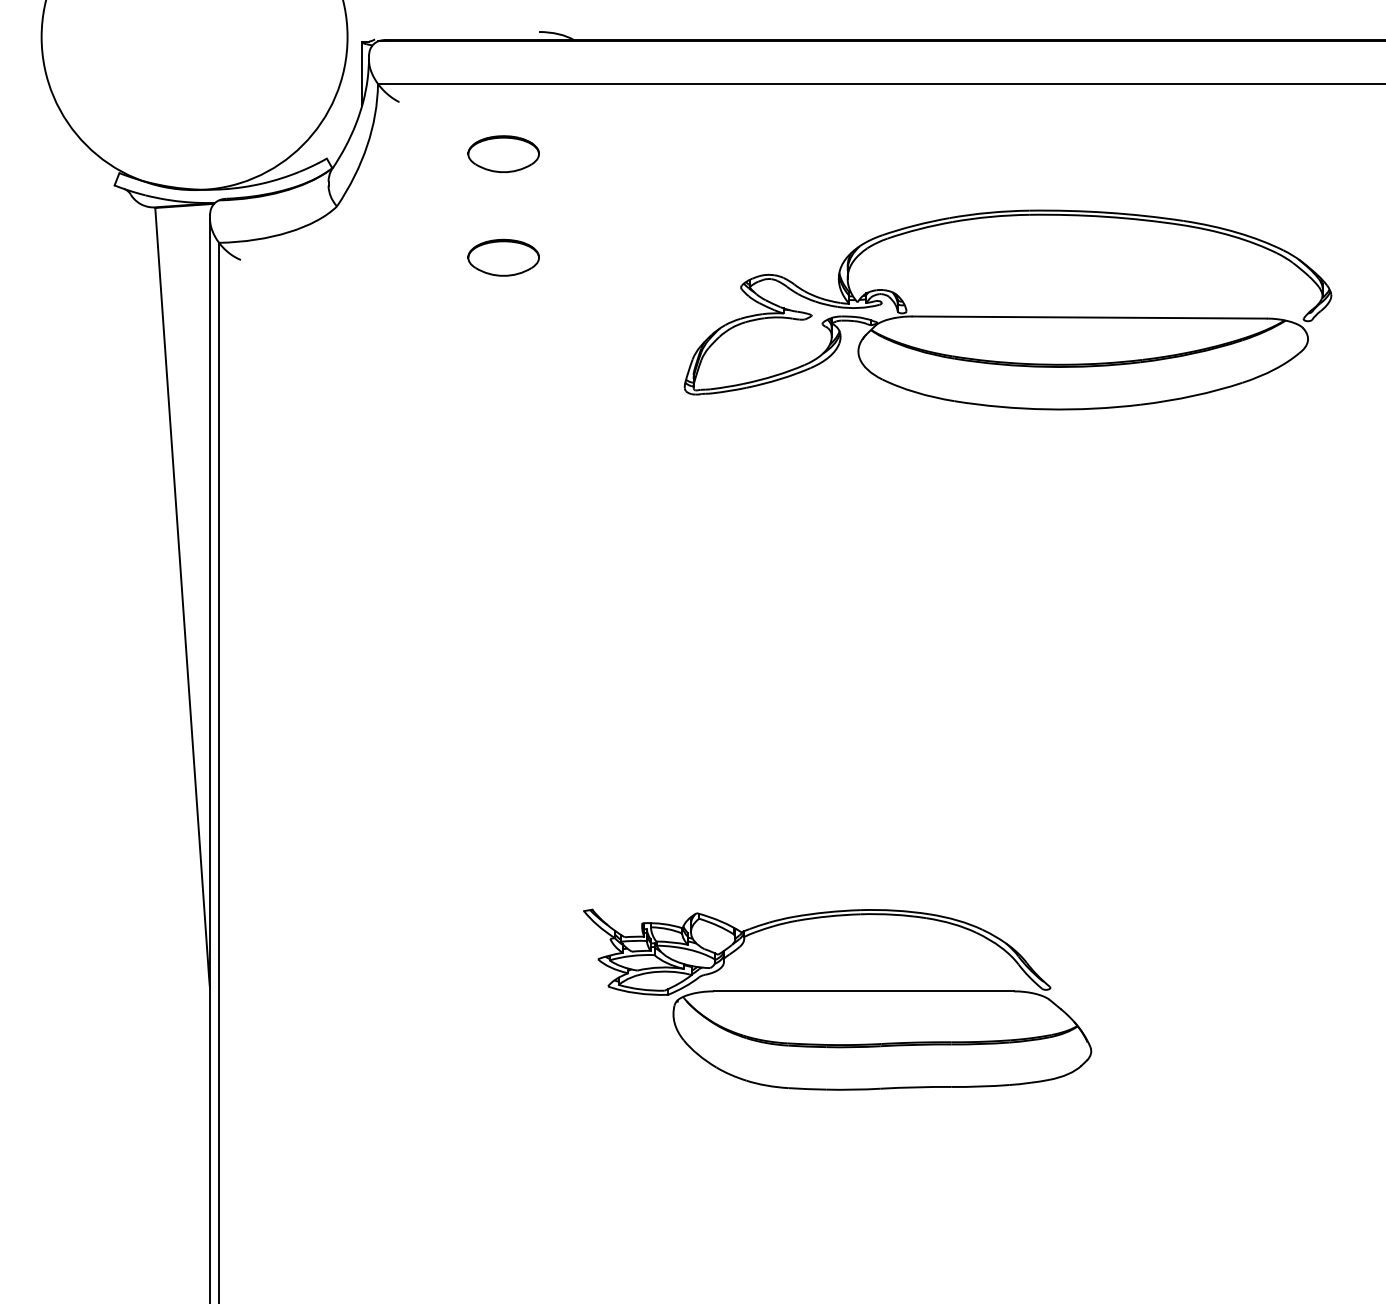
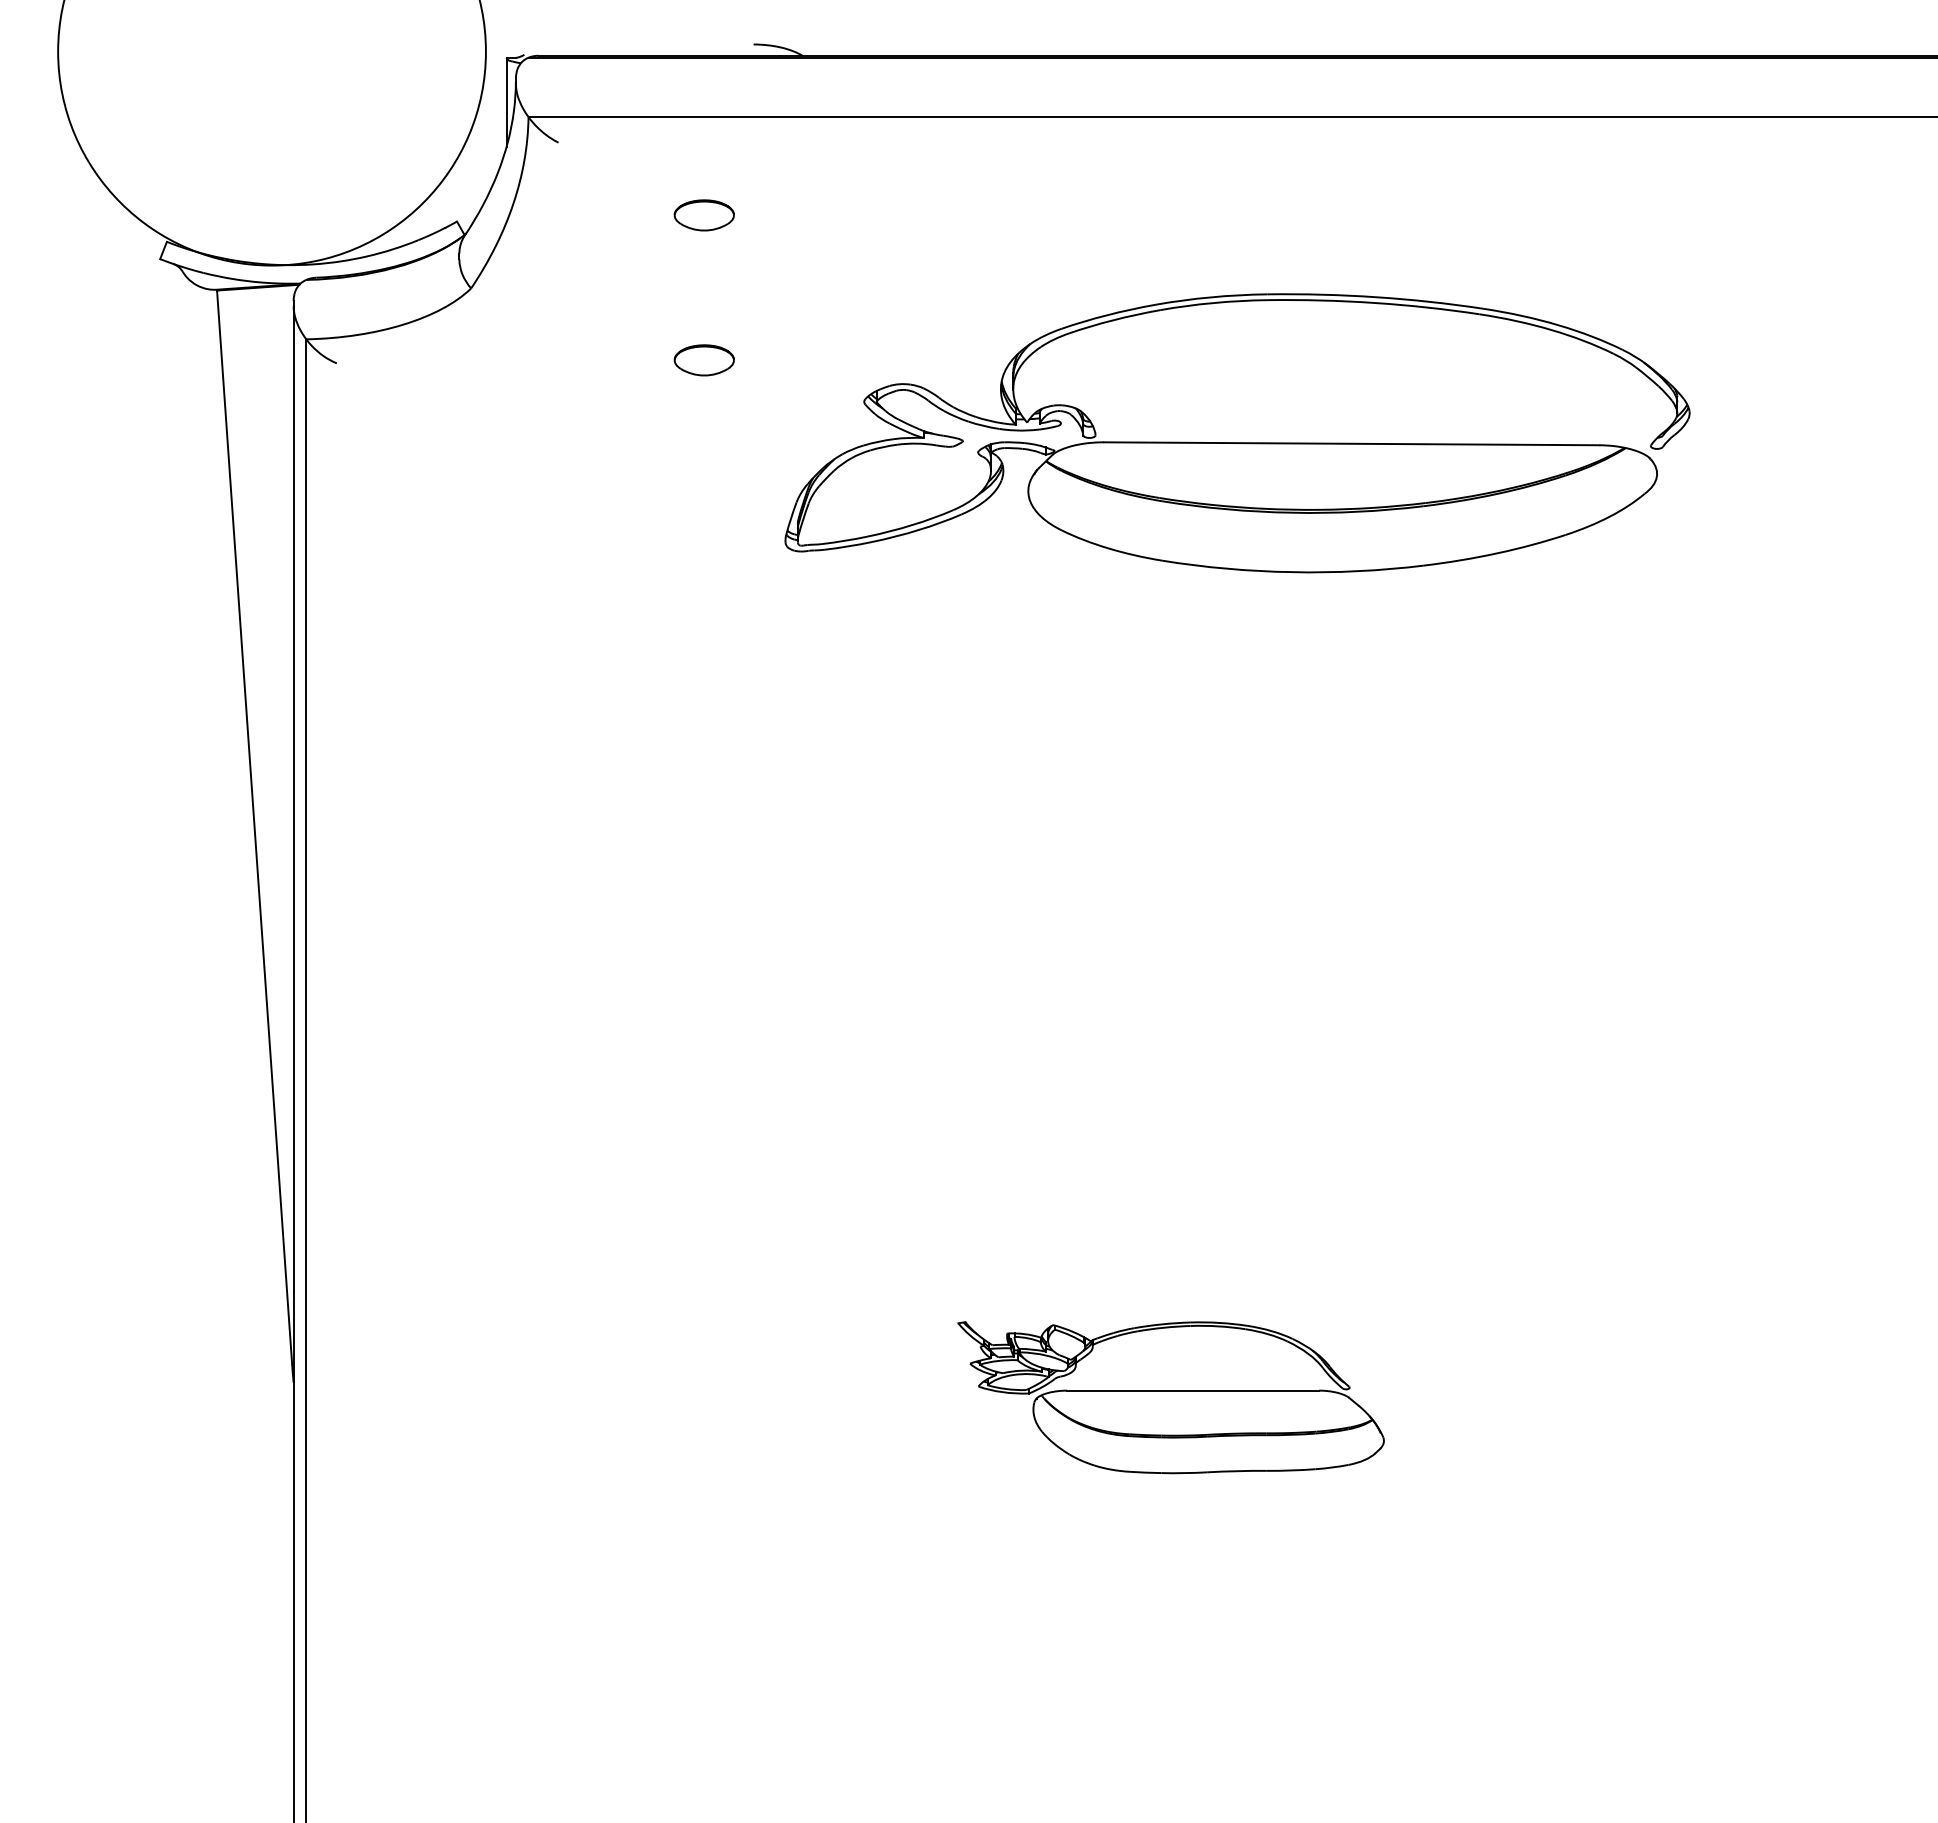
part: (503, 154) -> (704, 215), size x0.6
part: (503, 257) -> (704, 360), size x0.6
part: (1008, 316) -> (1237, 442), moved
part: (837, 999) -> (1170, 1397), size x0.6

